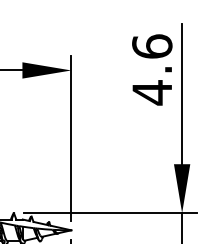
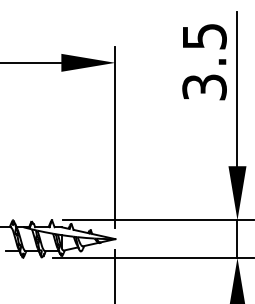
text: (152, 70) -> (204, 62), 4.6 -> 3.5

